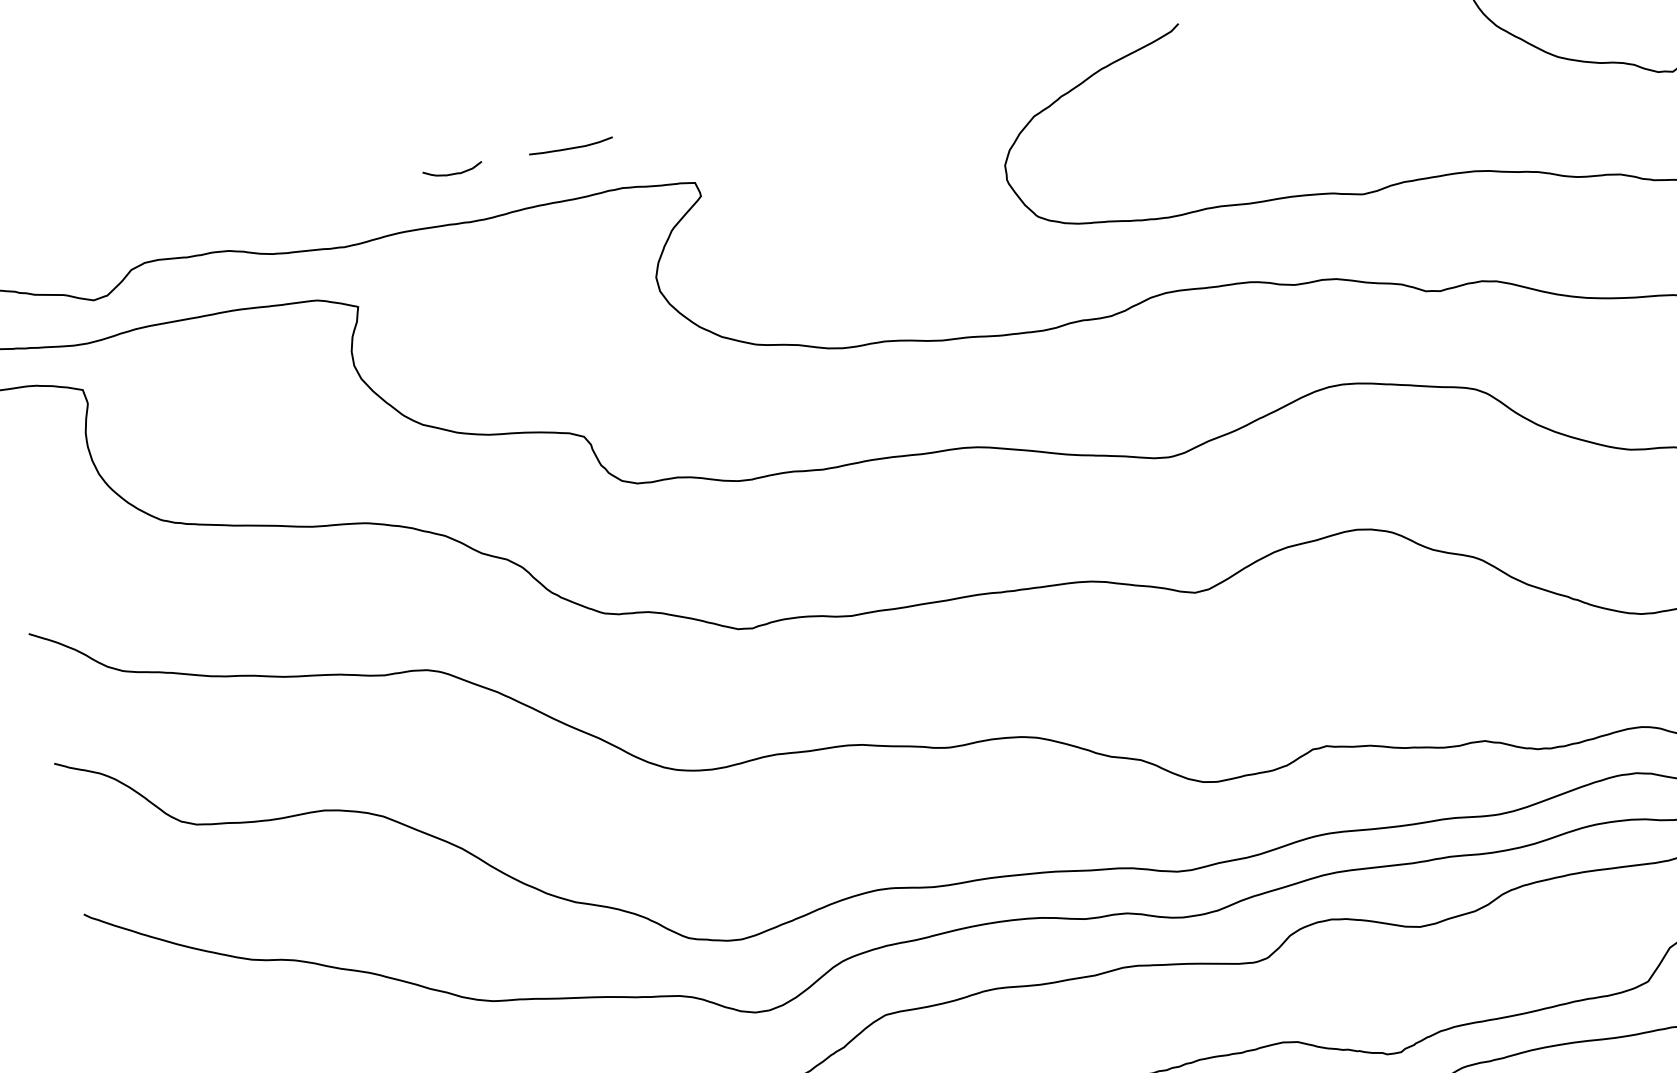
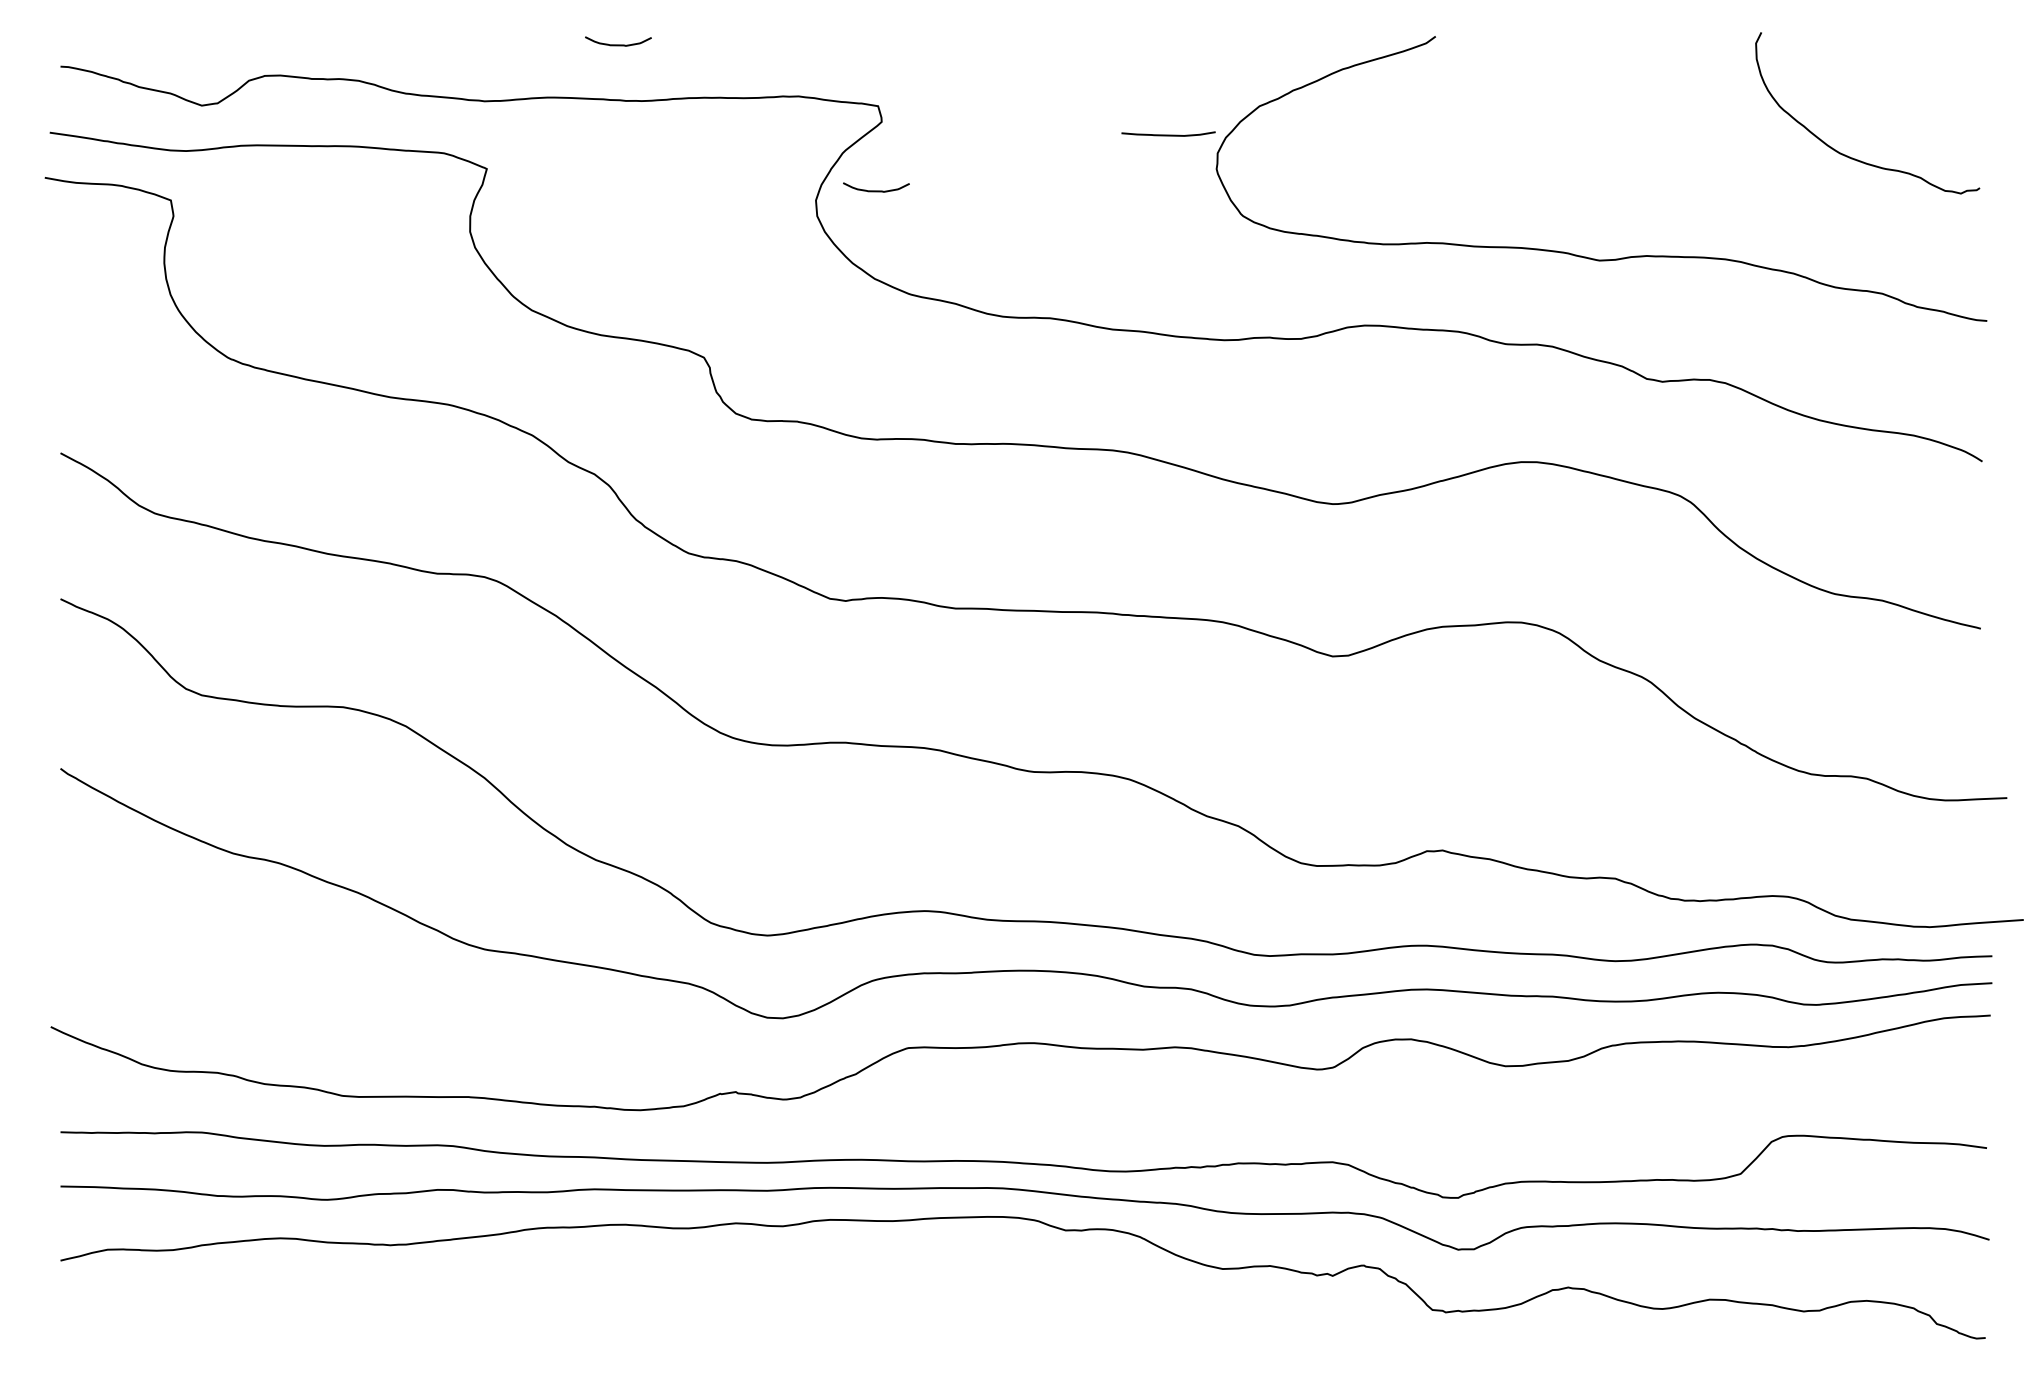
curve: (571, 147) -> (1168, 134), moved
curve: (708, 258) -> (876, 190), added

